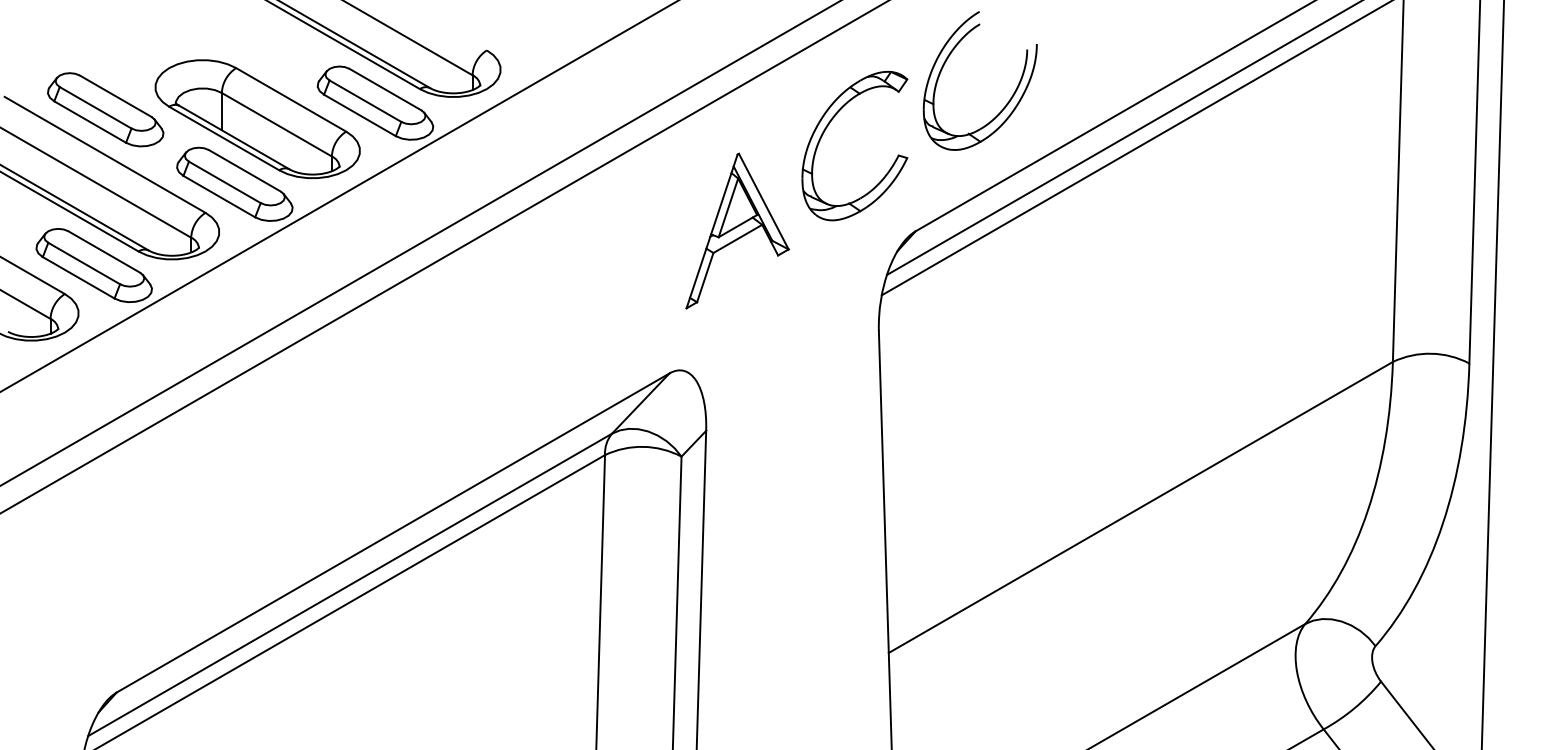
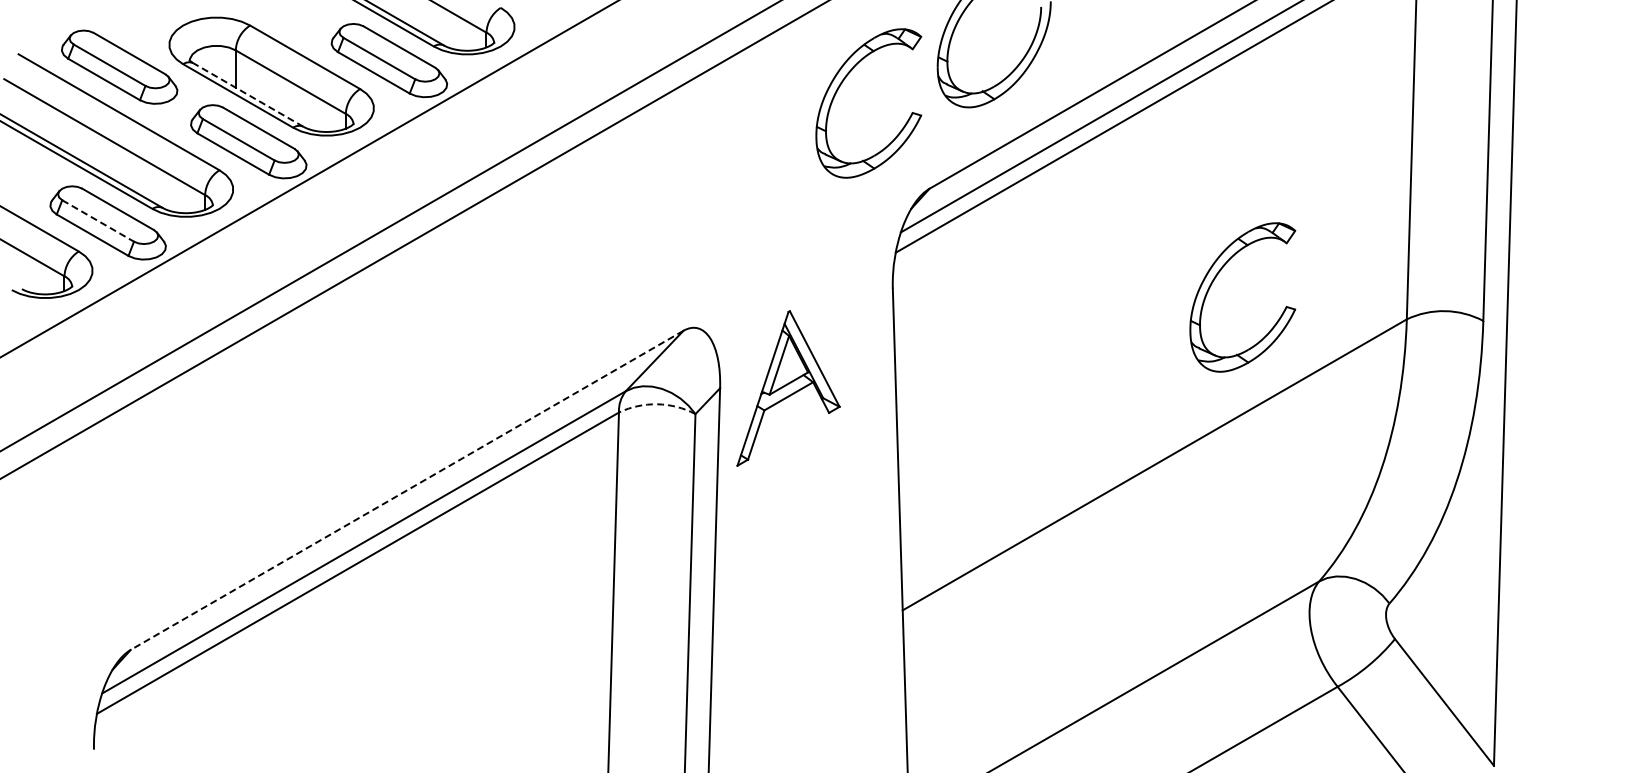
line: (234, 137) -> (248, 94), solid -> dashed
part: (737, 231) -> (788, 388), moved
line: (84, 264) -> (98, 221), solid -> dashed
part: (1199, 325) -> (1213, 282), added
arc: (643, 447) -> (657, 404), solid -> dashed
line: (392, 533) -> (406, 490), solid -> dashed

